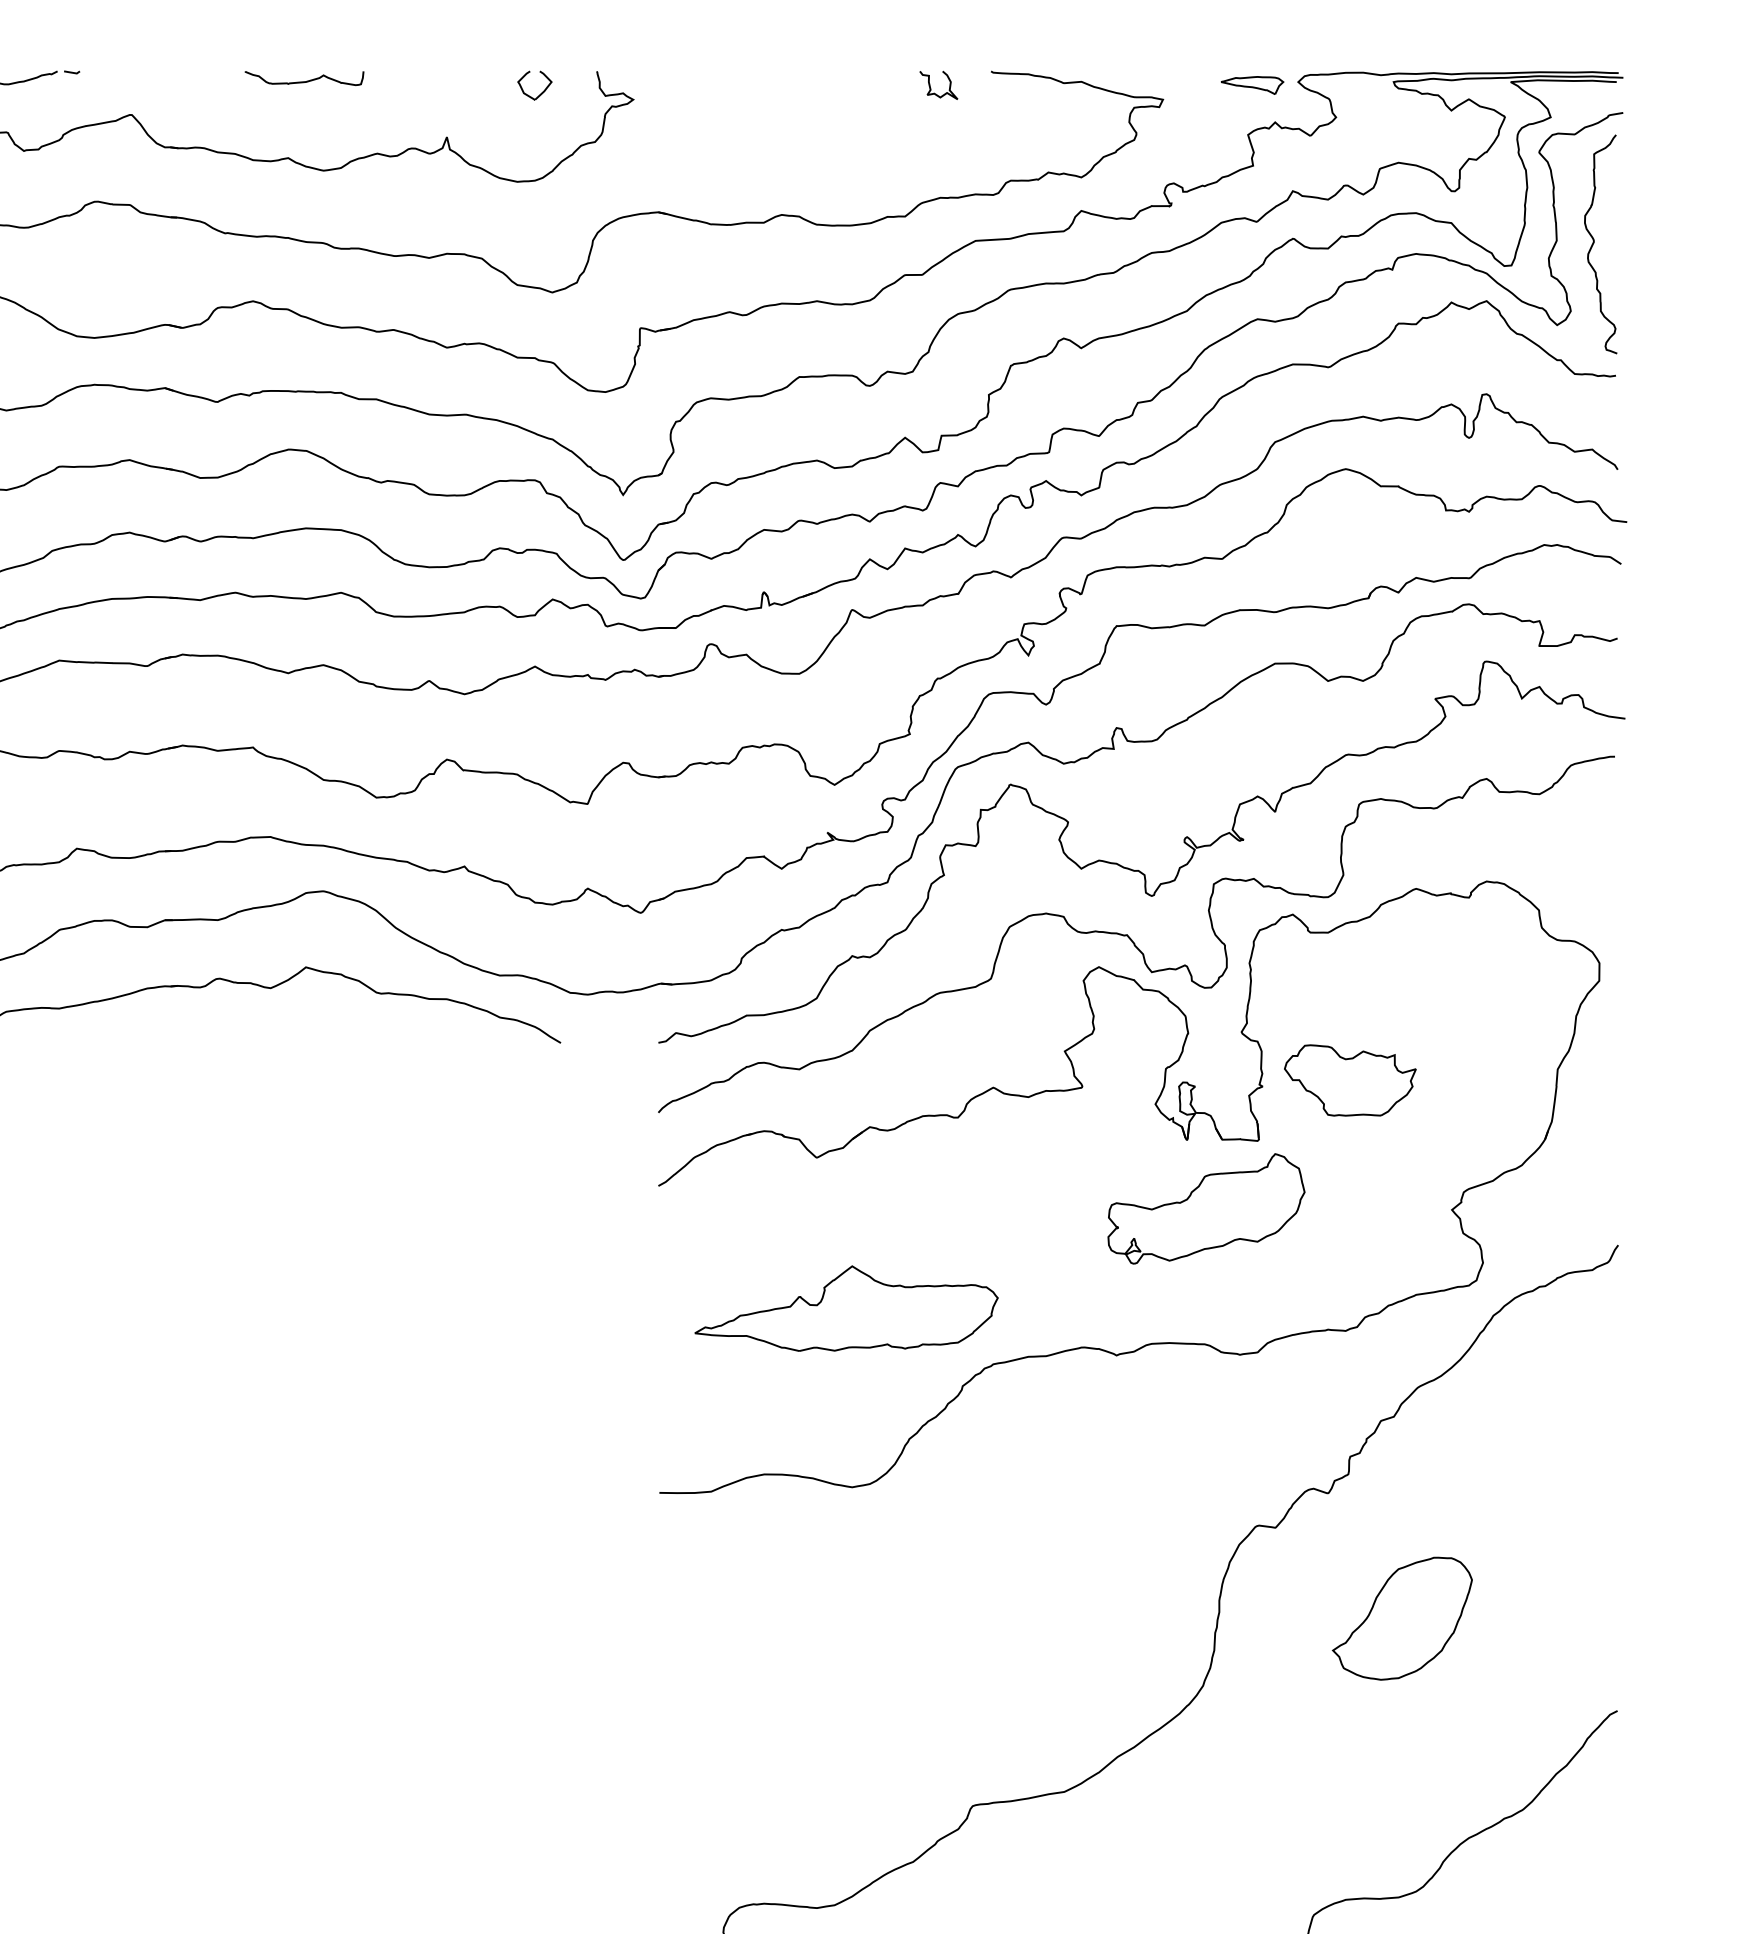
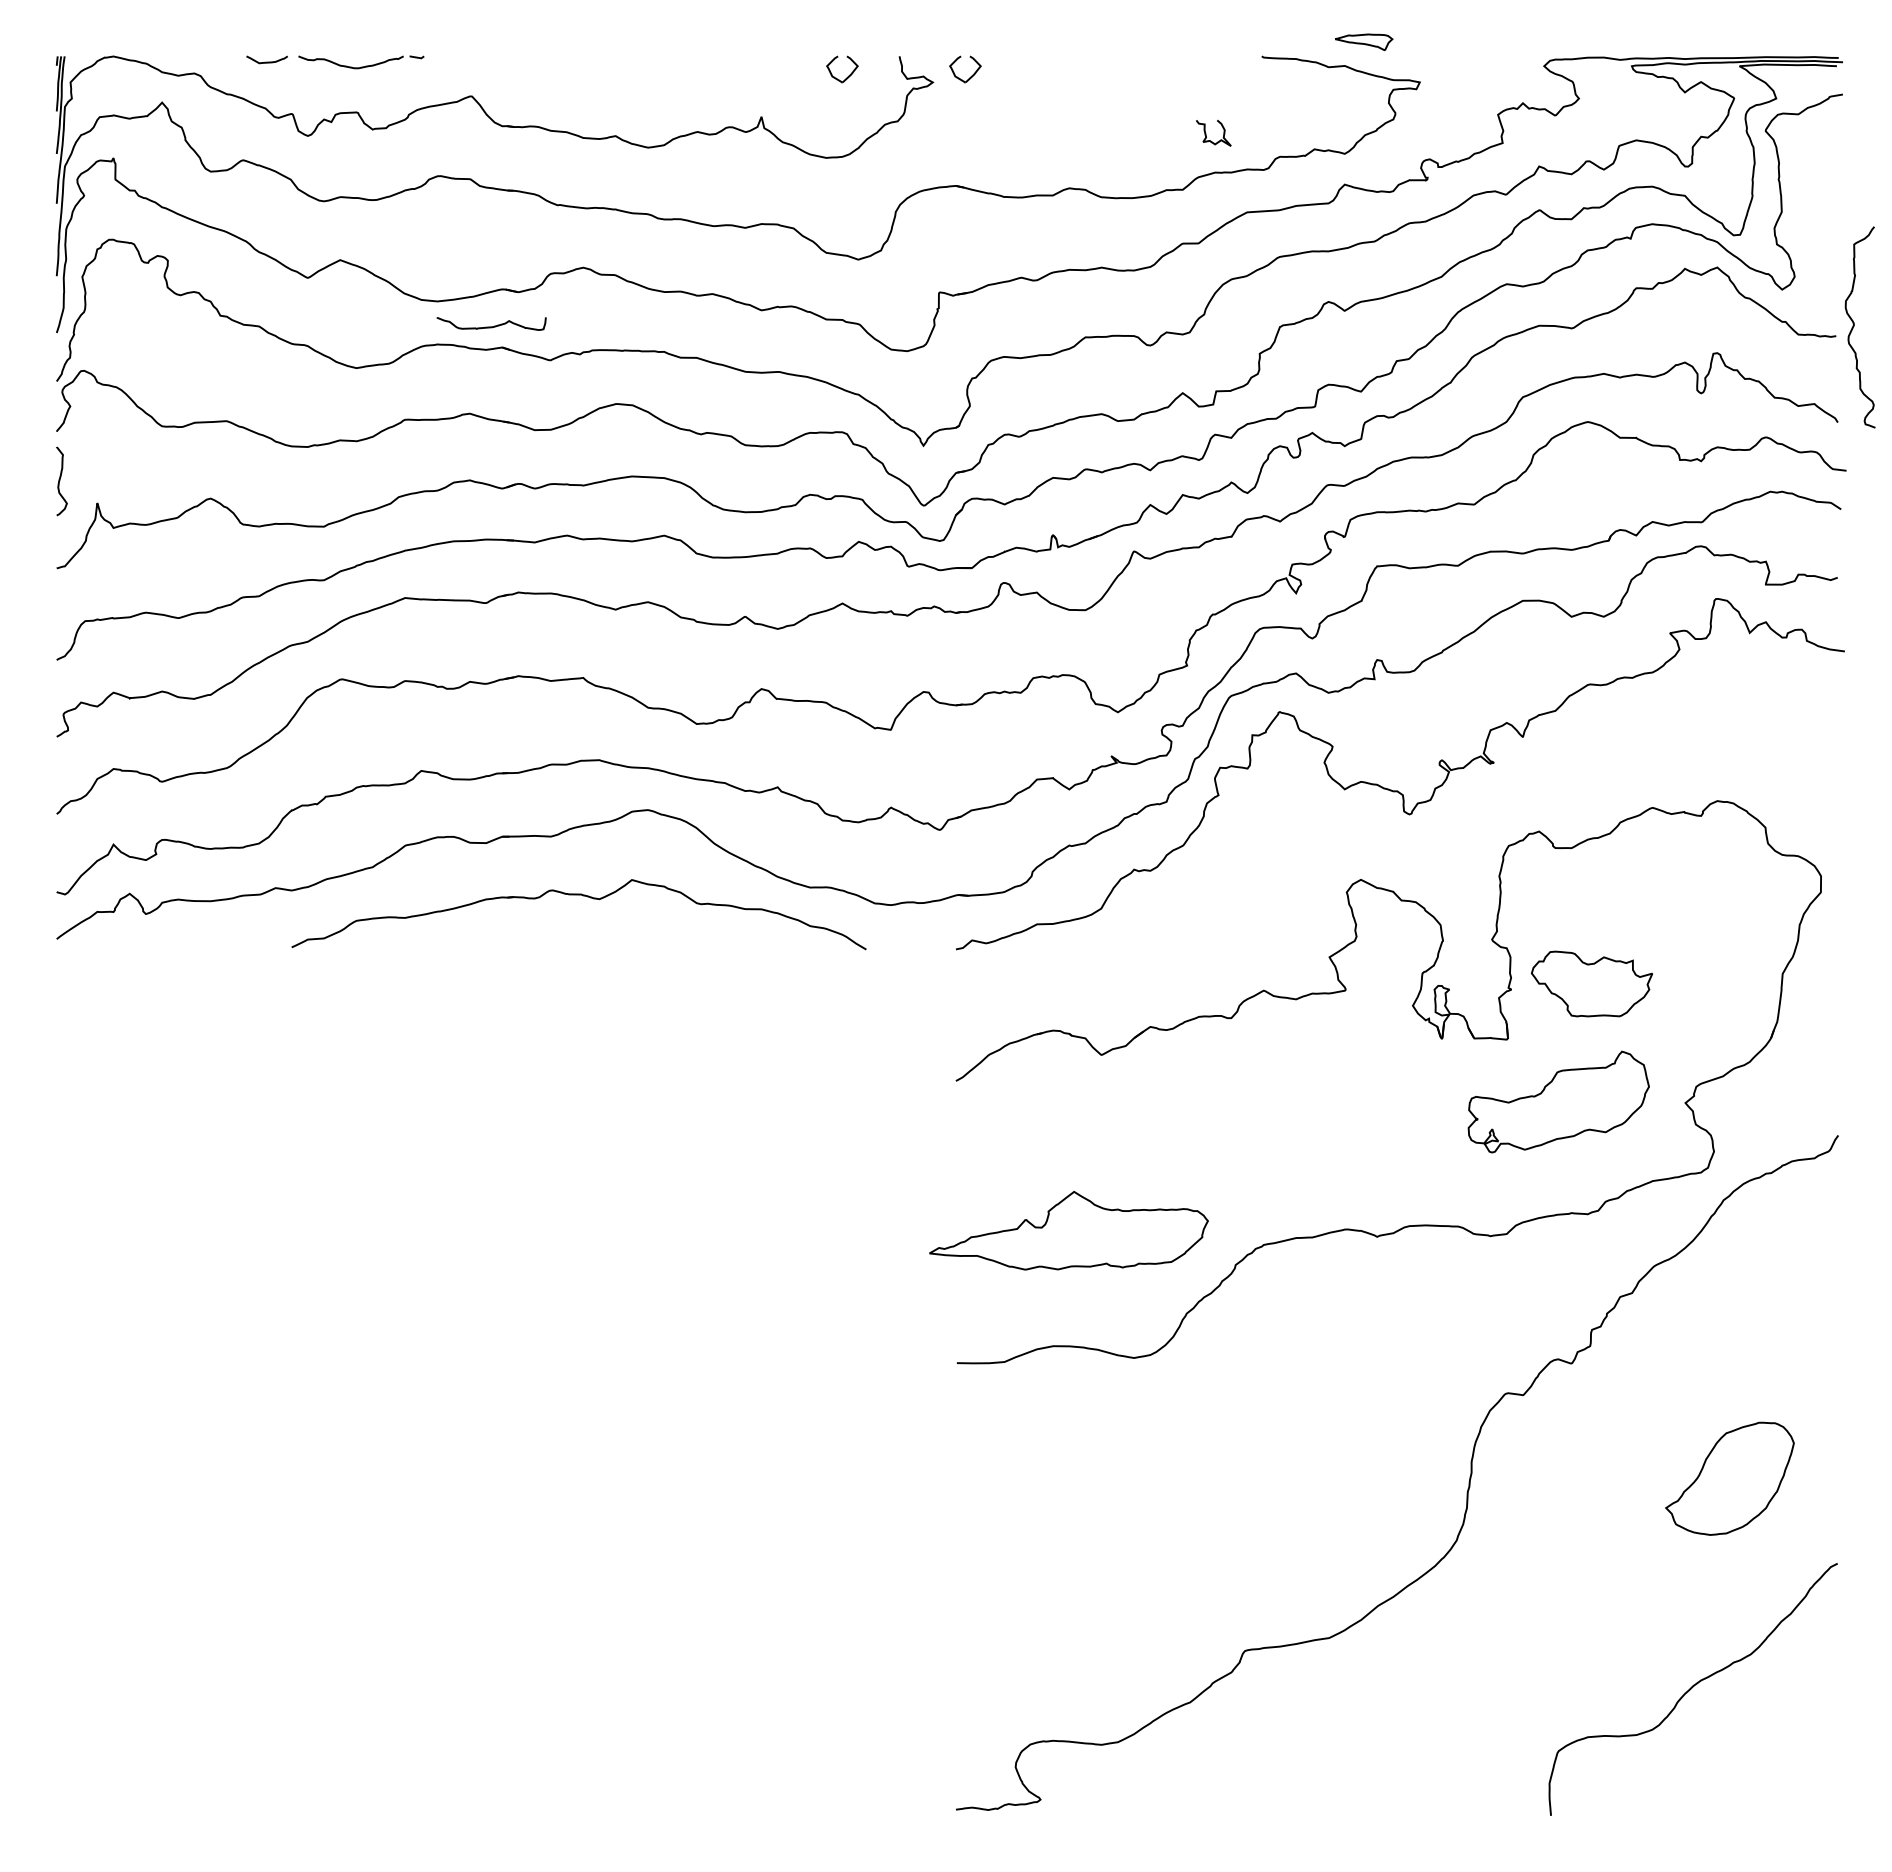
curve: (304, 81) -> (491, 326), moved
curve: (930, 85) -> (1206, 133), moved
part: (1252, 85) -> (1364, 42), moved
part: (675, 92) -> (971, 75), added
curve: (1594, 243) -> (1854, 326), moved
curve: (1131, 938) -> (1390, 853), removed
part: (1206, 1208) -> (1558, 1101), moved
part: (846, 1308) -> (1068, 1230), moved
part: (1401, 1618) -> (1729, 1478), moved

